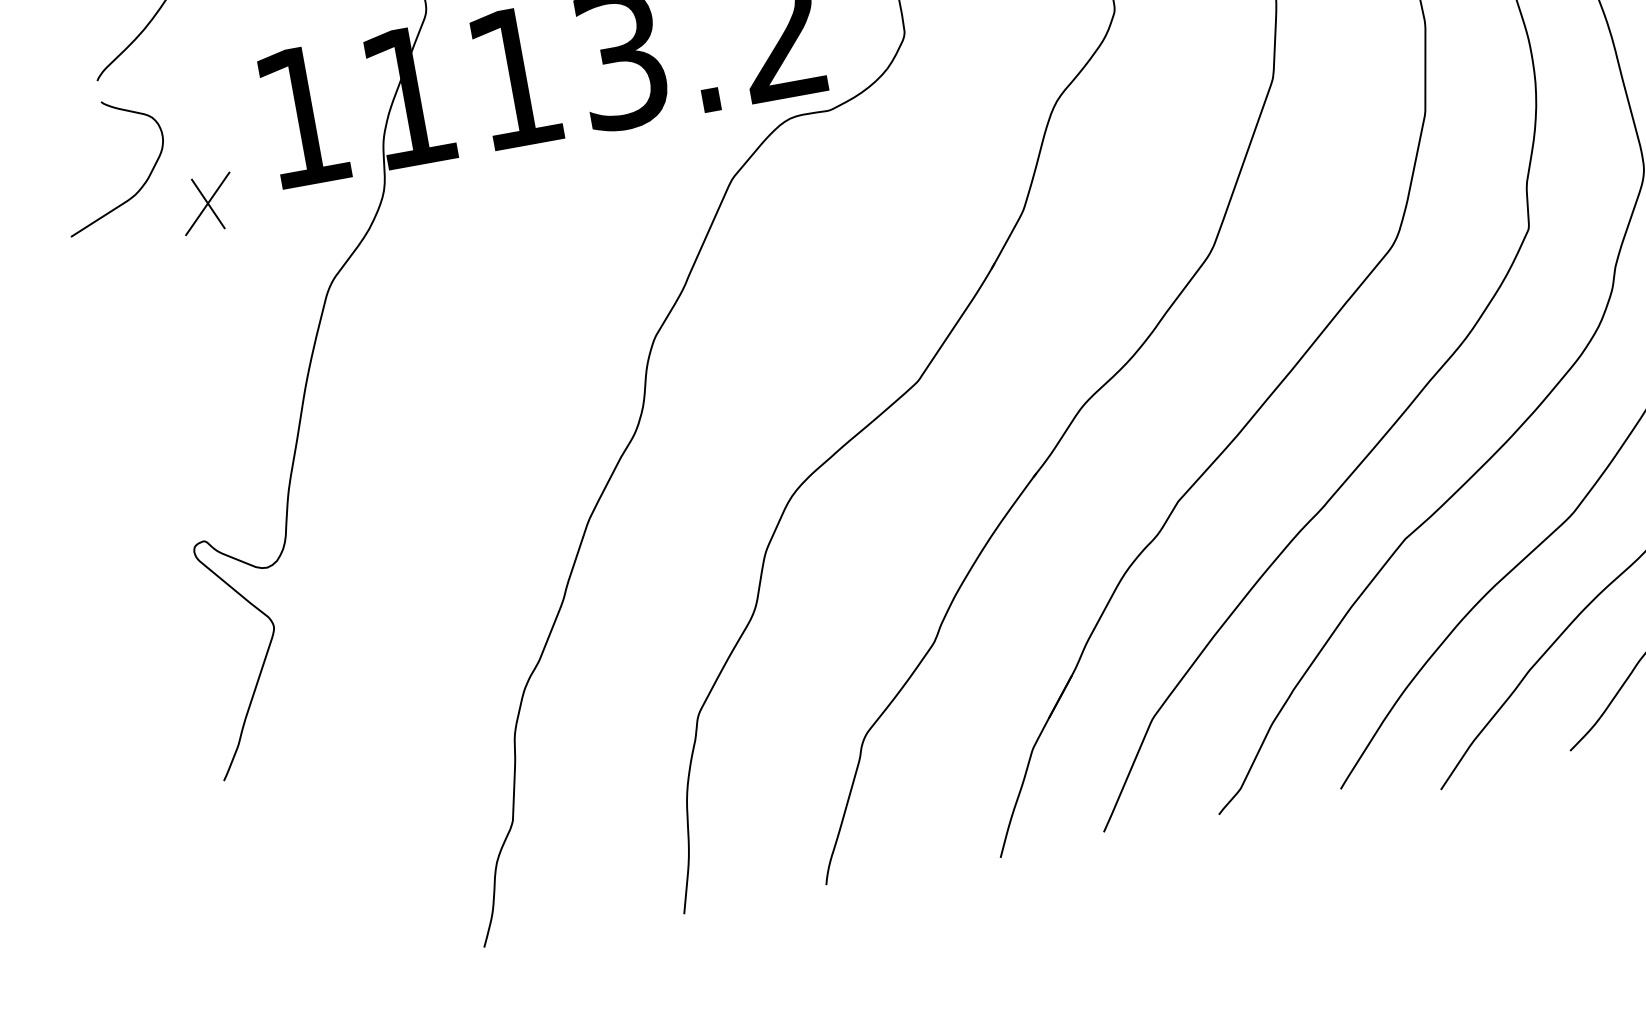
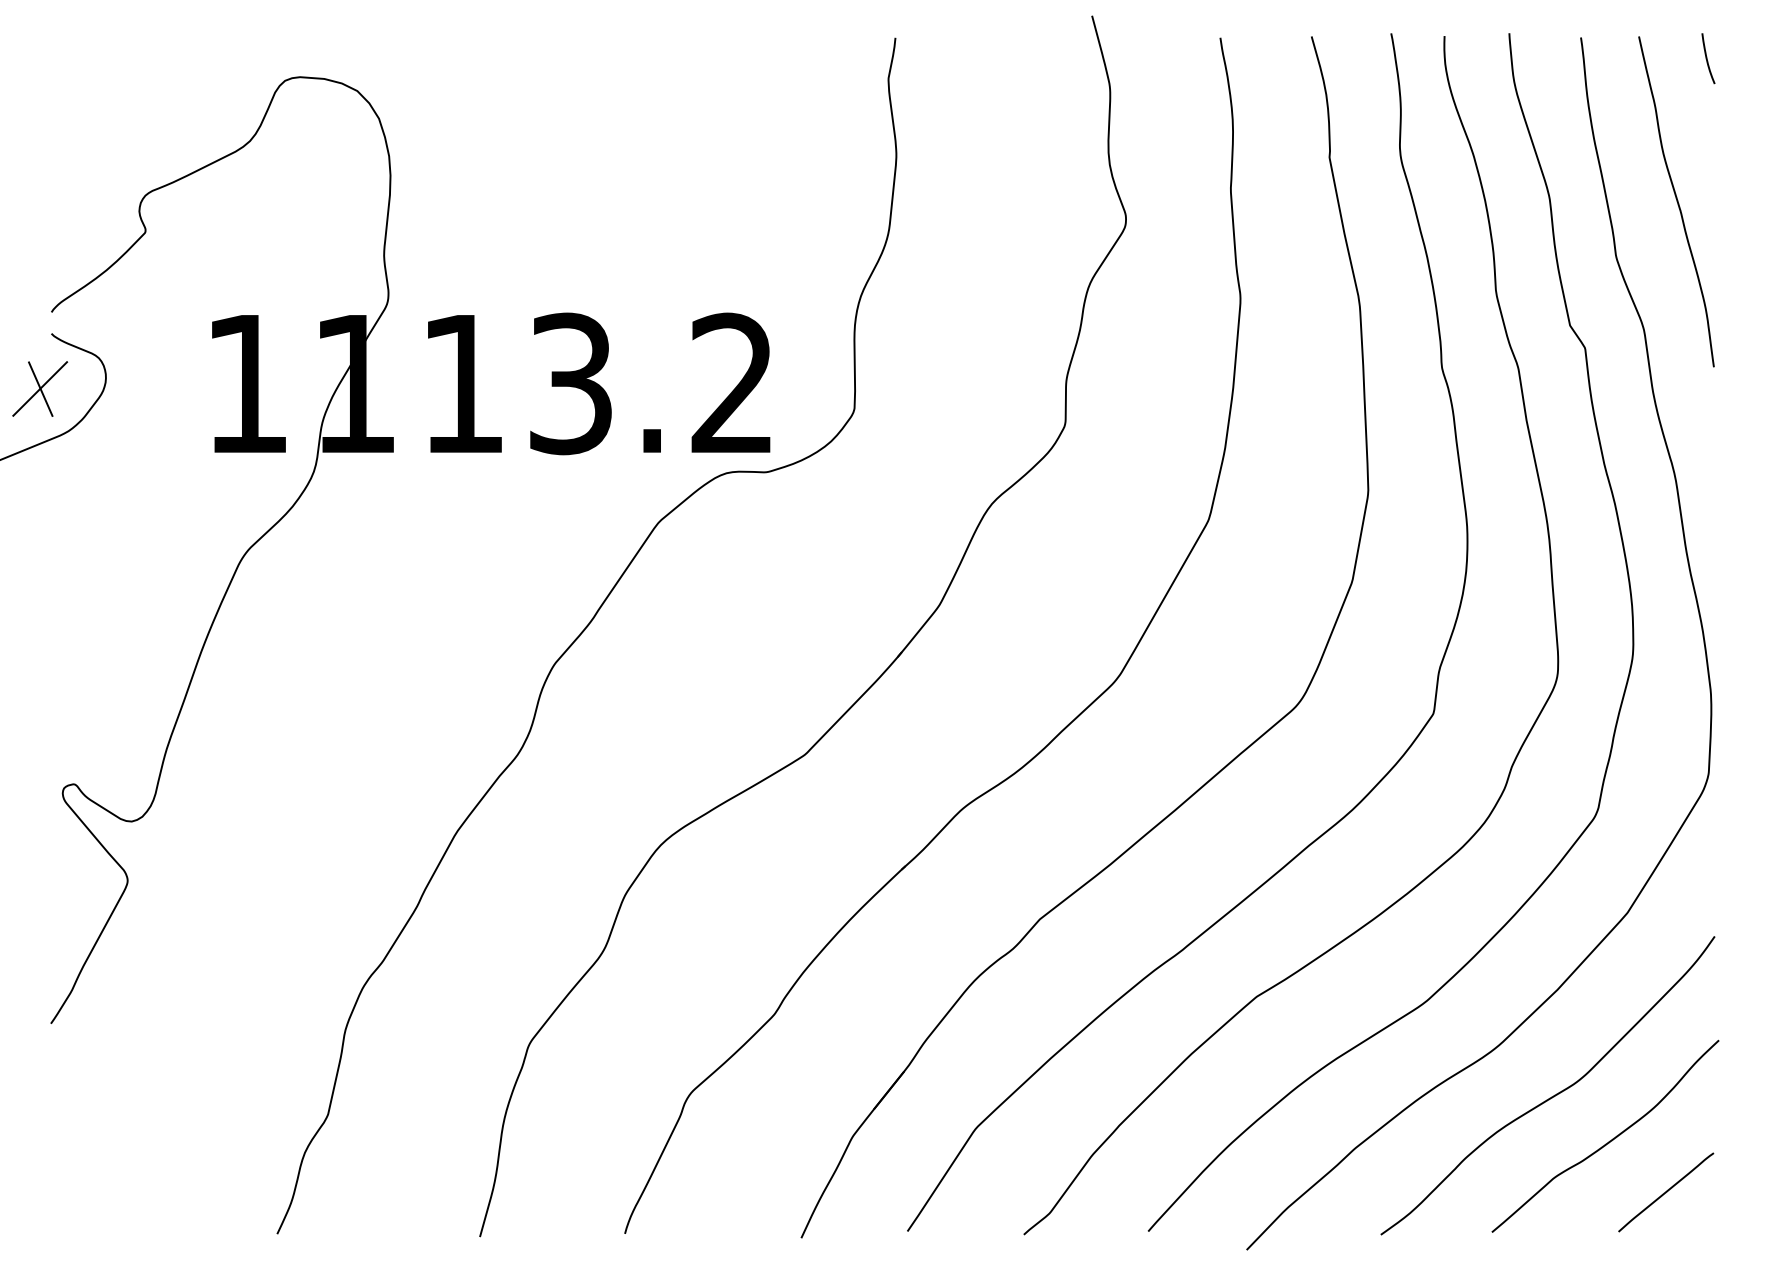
part: (207, 203) -> (40, 388), moved

